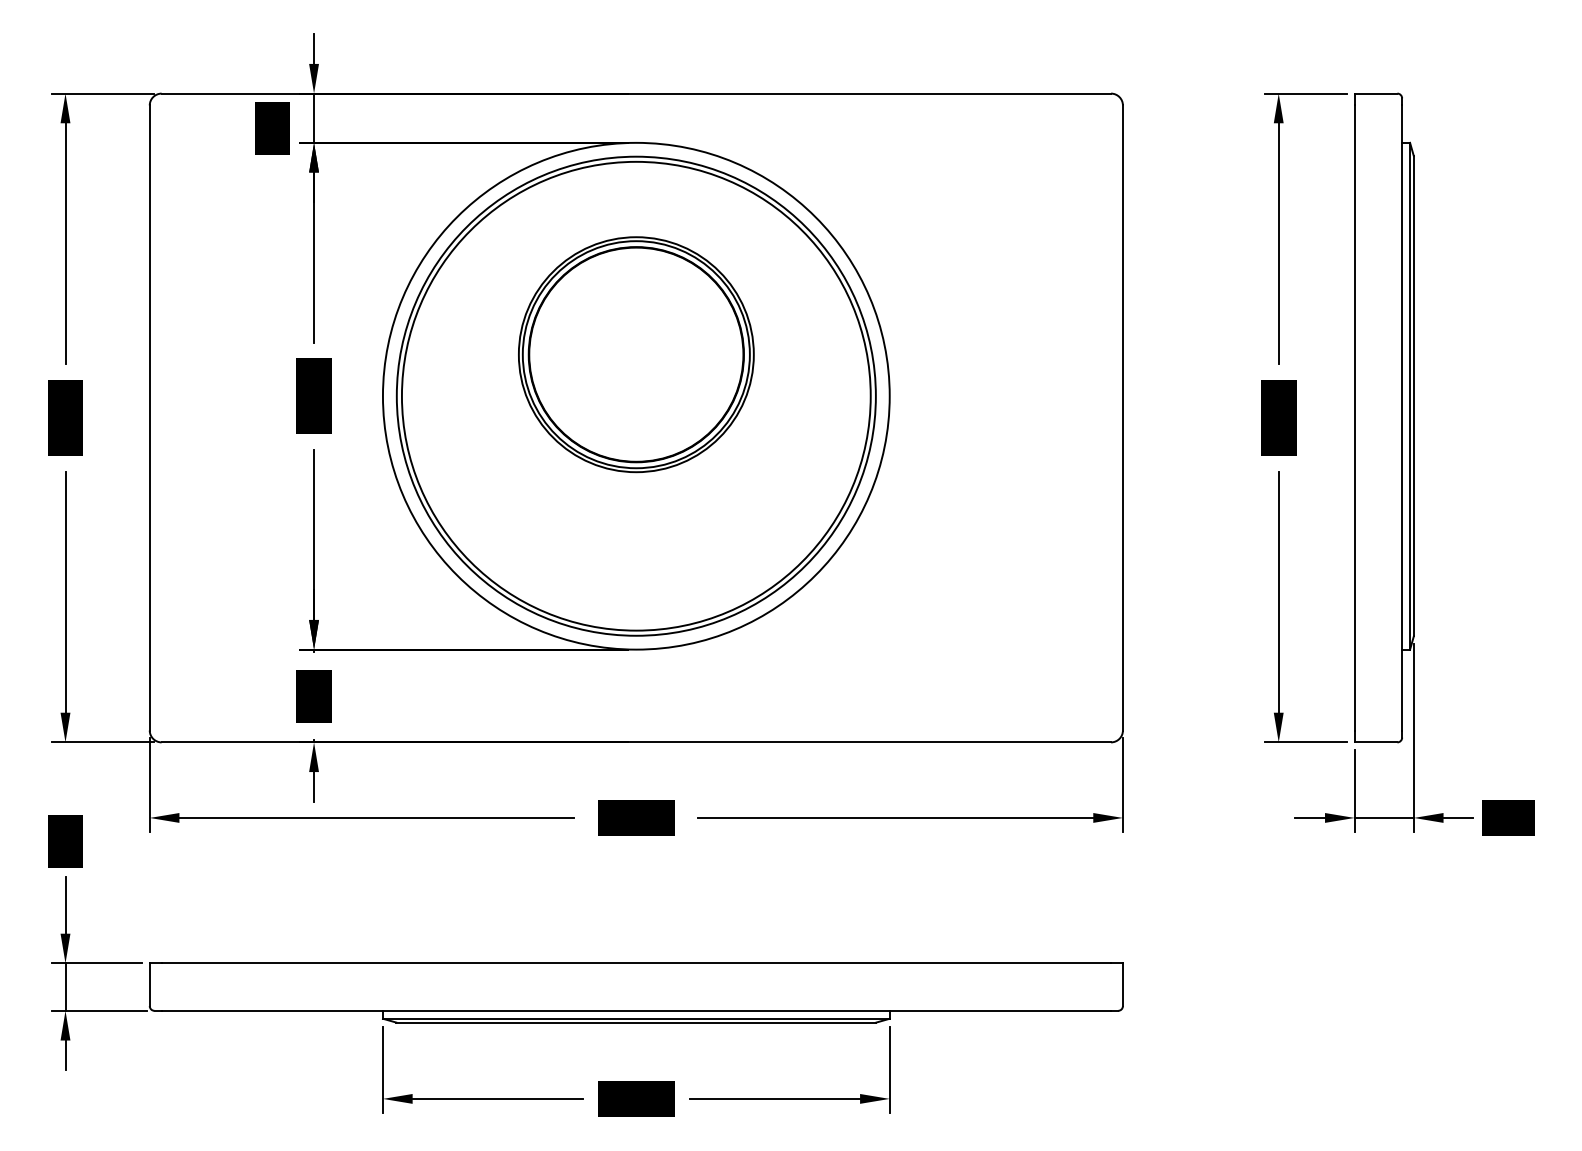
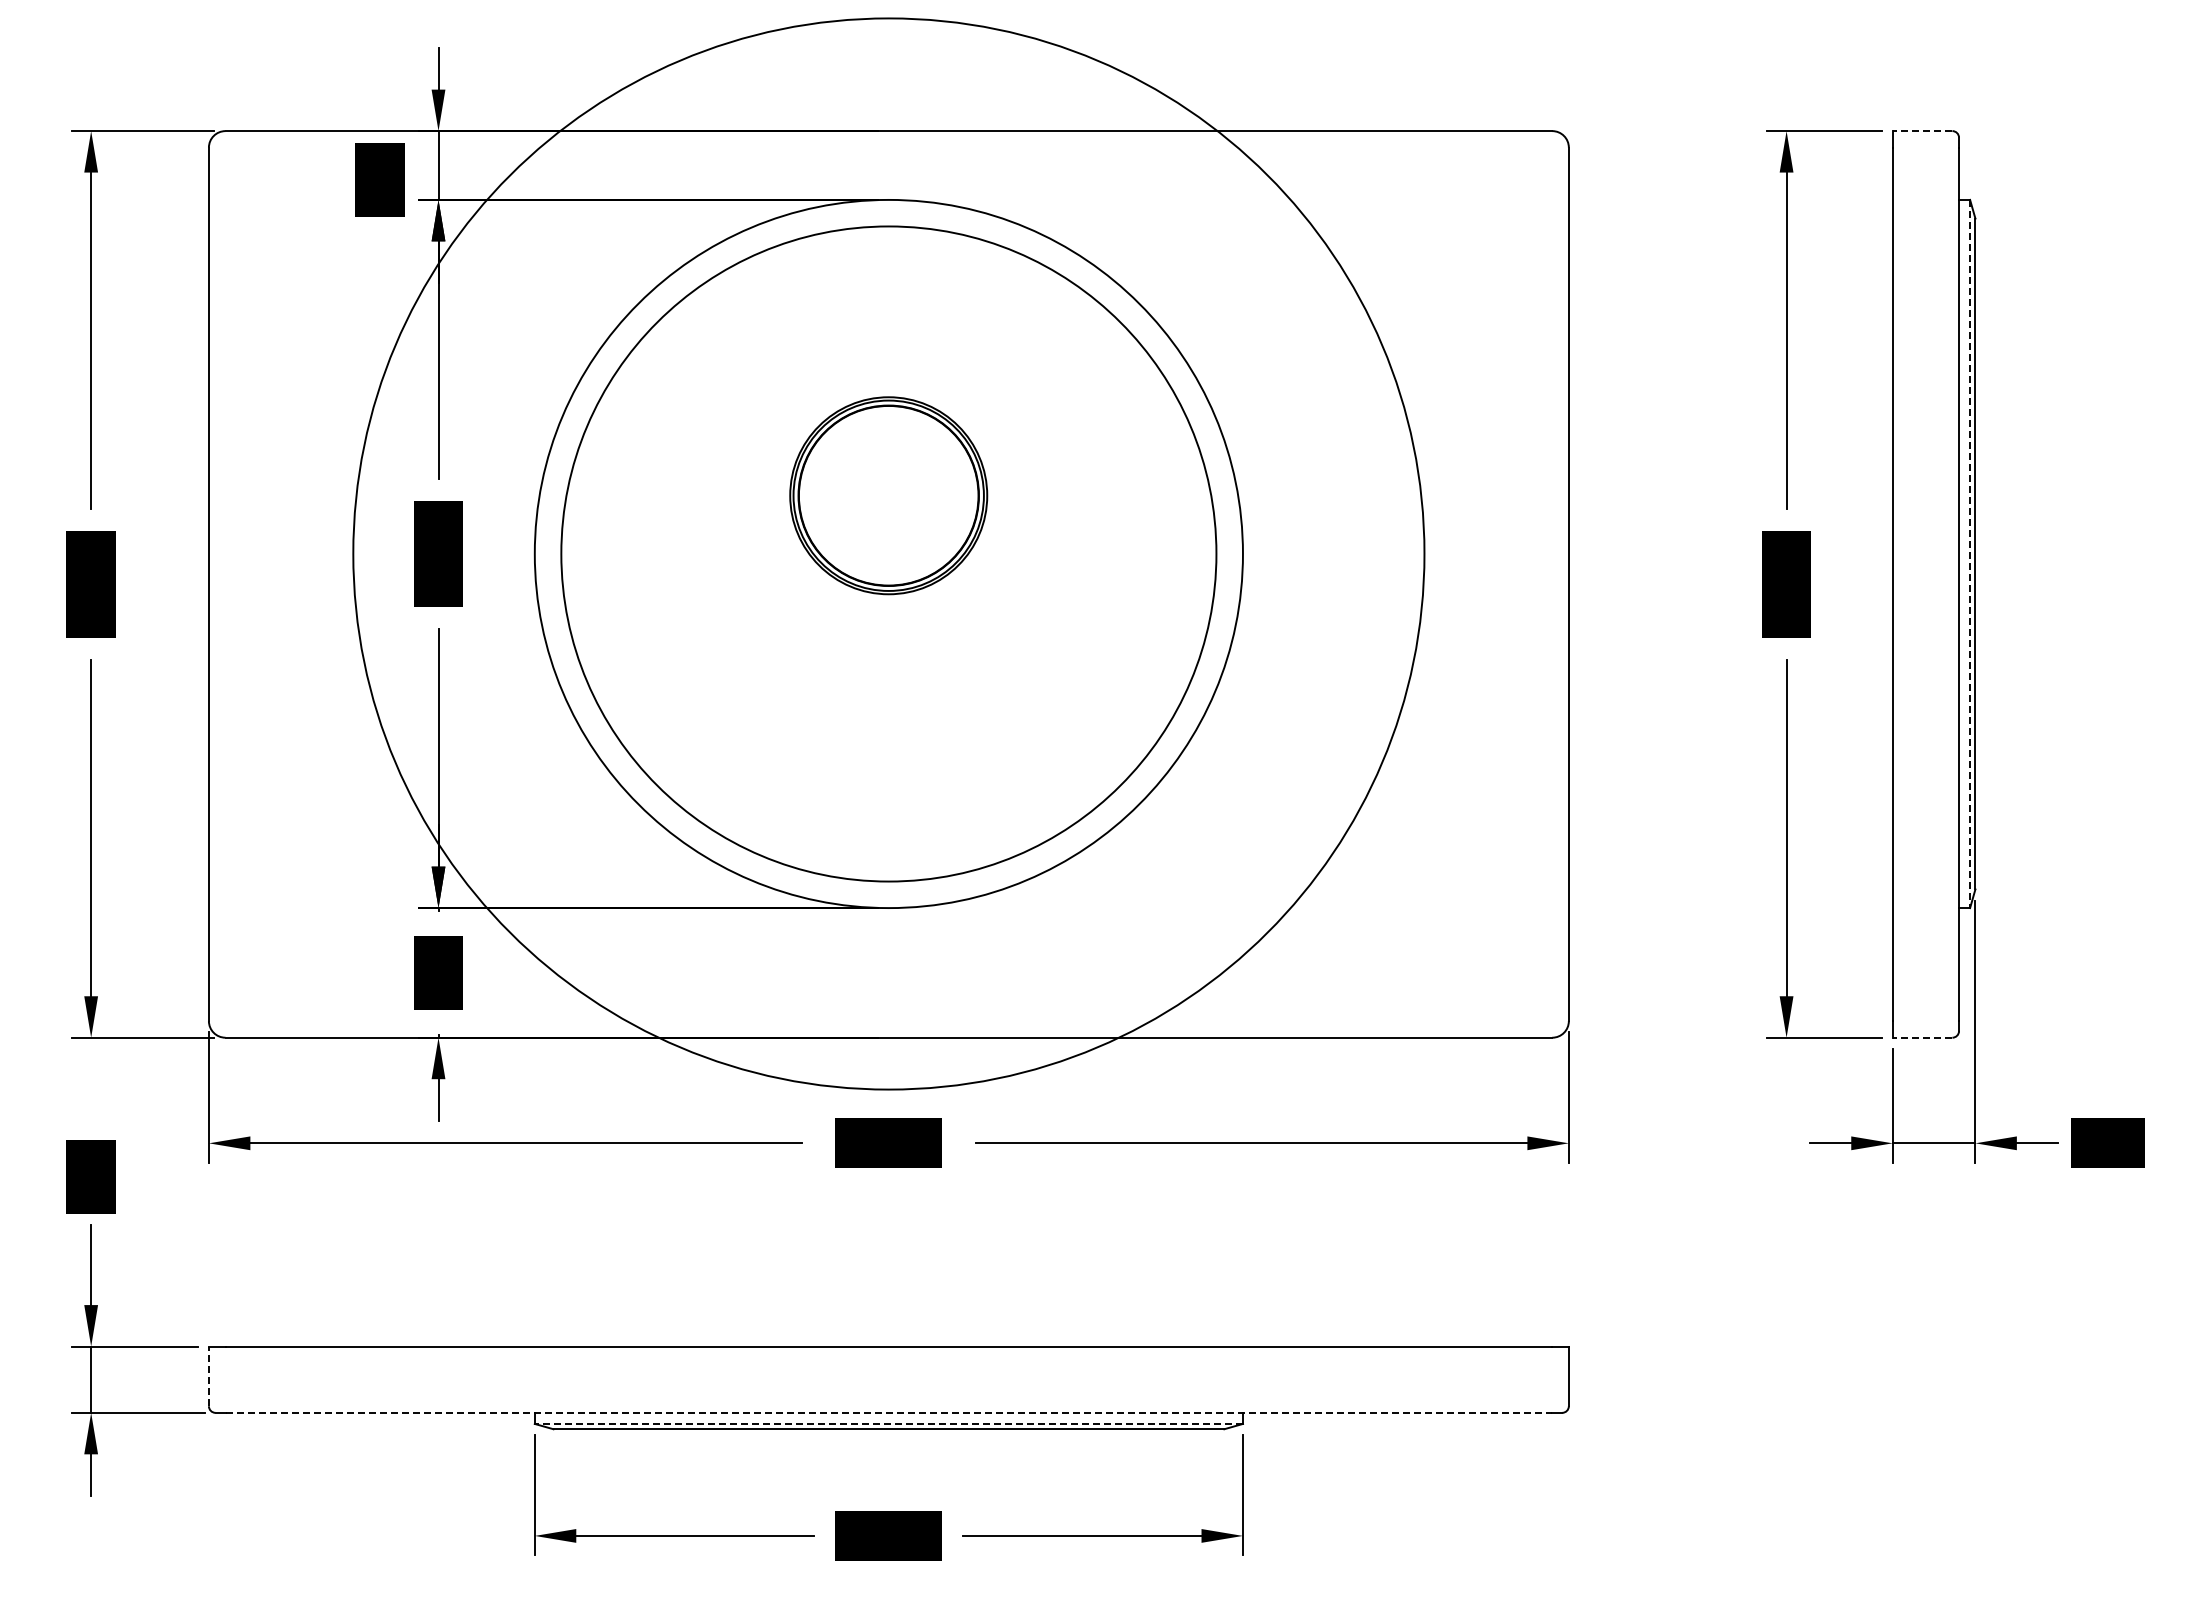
line: (1376, 93) -> (1922, 131), solid -> dashed
part: (636, 354) -> (888, 495), size x0.6
circle: (636, 395) -> (888, 553), size x1.6
line: (1410, 396) -> (1970, 554), solid -> dashed
line: (1376, 742) -> (1922, 1037), solid -> dashed
line: (149, 984) -> (208, 1376), solid -> dashed
line: (636, 1010) -> (889, 1412), solid -> dashed
line: (636, 1018) -> (888, 1423), solid -> dashed

